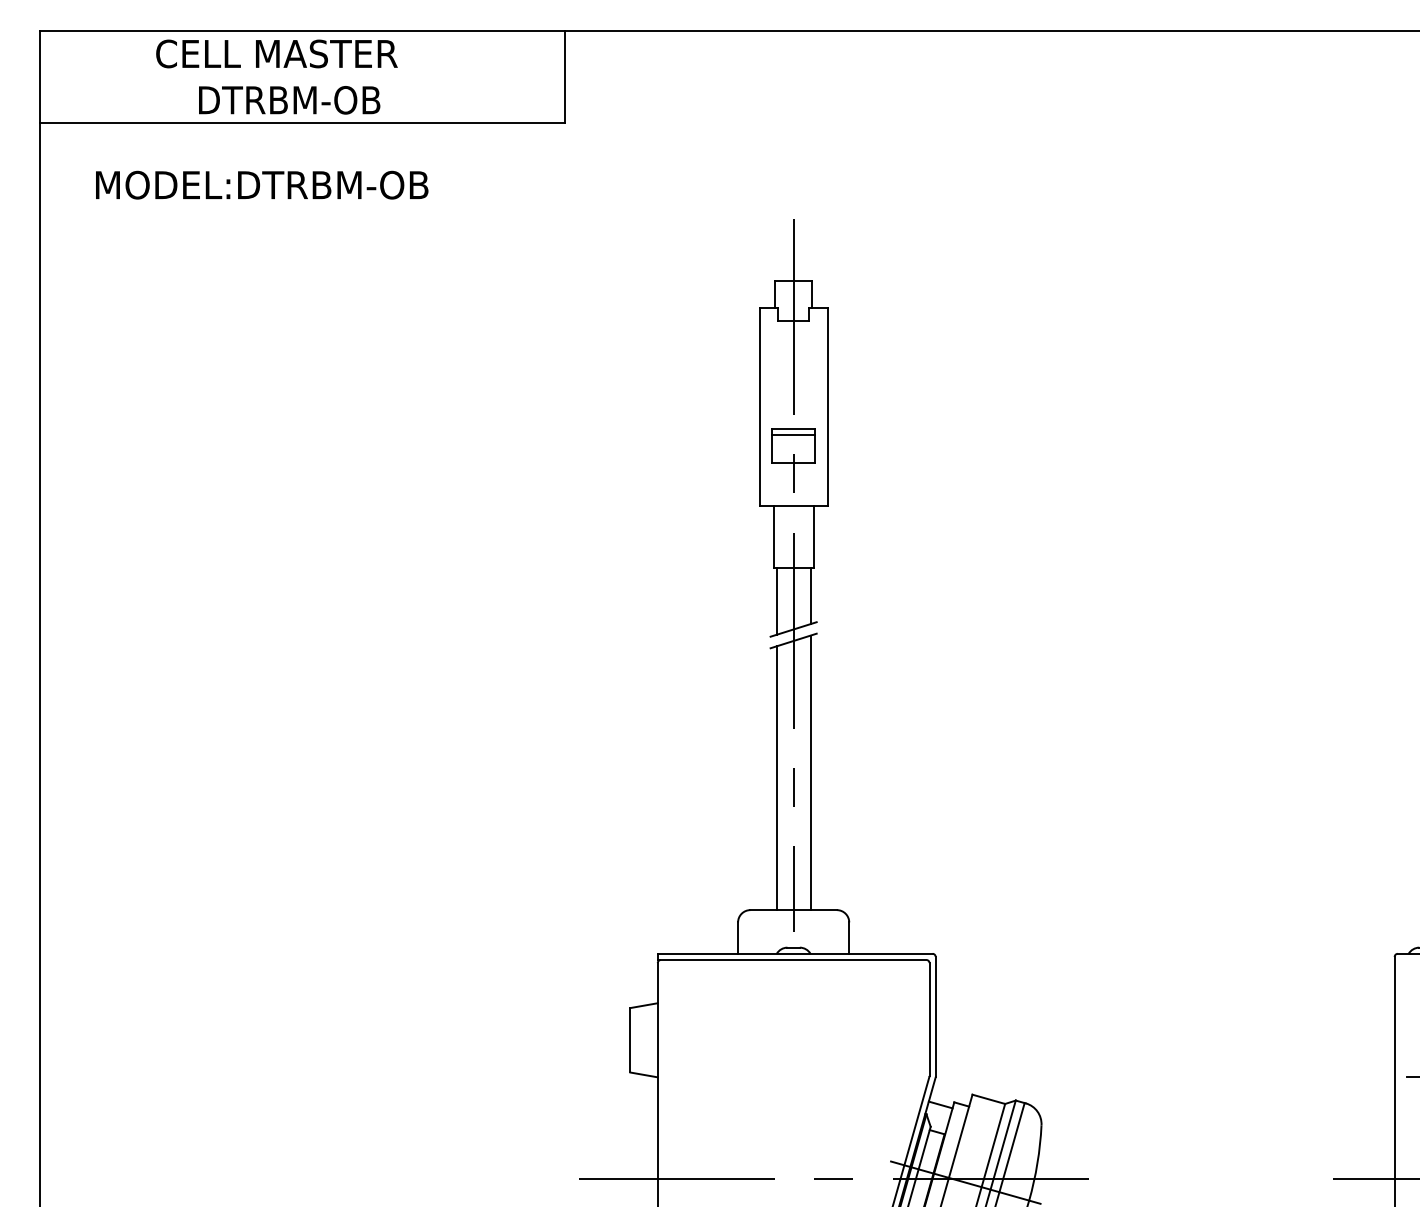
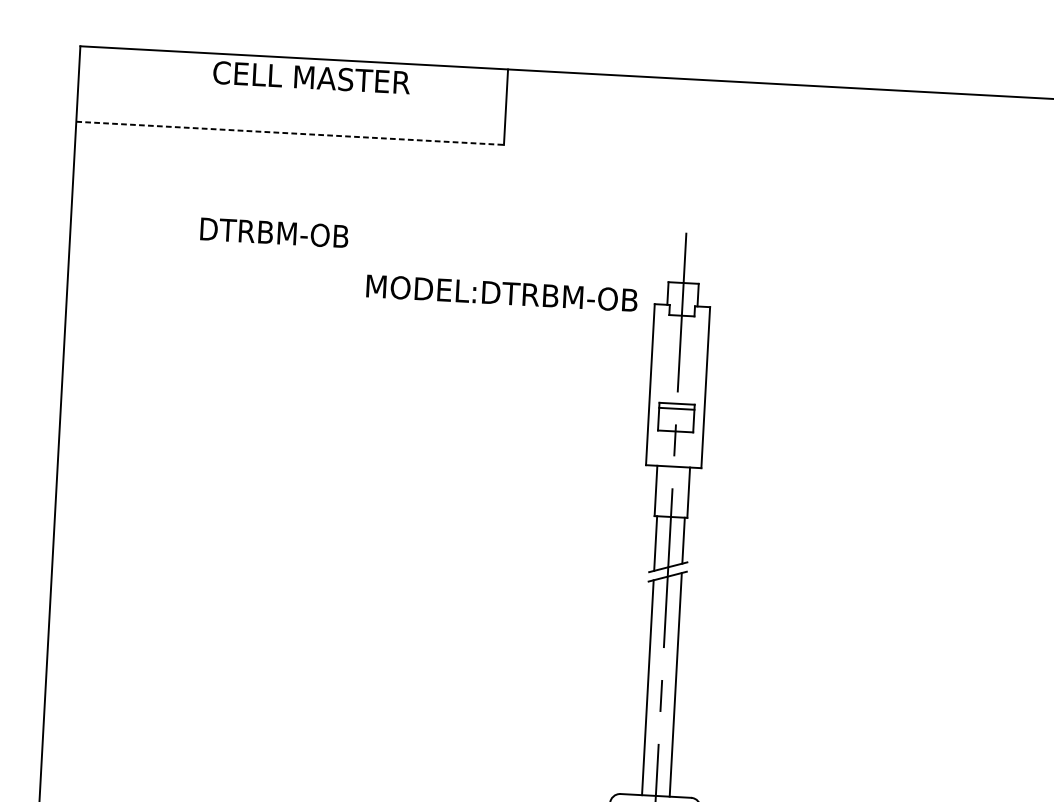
text: (276, 53) -> (311, 77), moved
text: (289, 100) -> (274, 233), moved
line: (302, 123) -> (290, 133), solid -> dashed
text: (262, 184) -> (502, 292), moved

